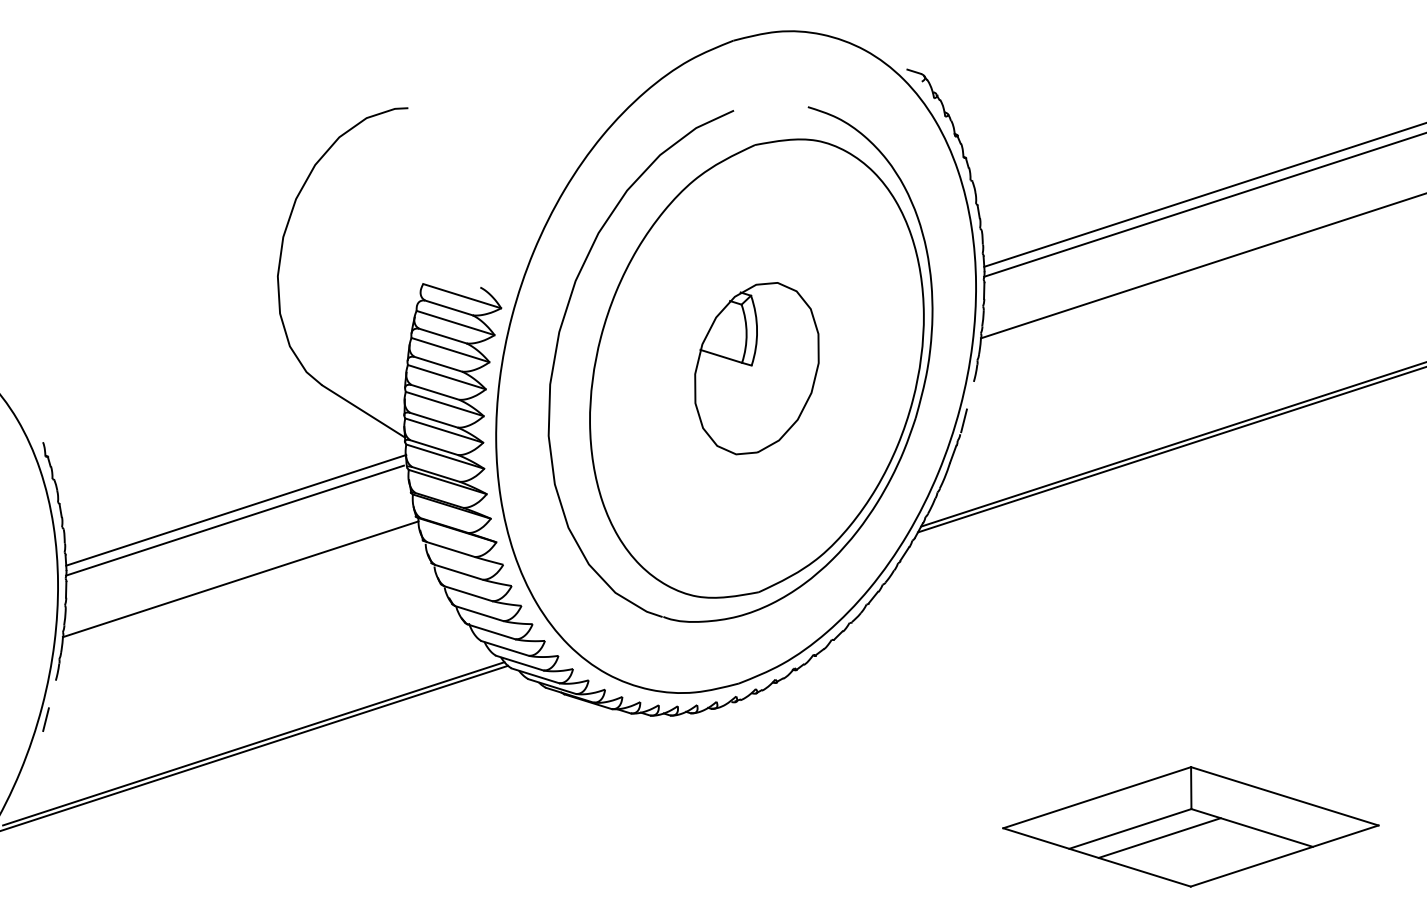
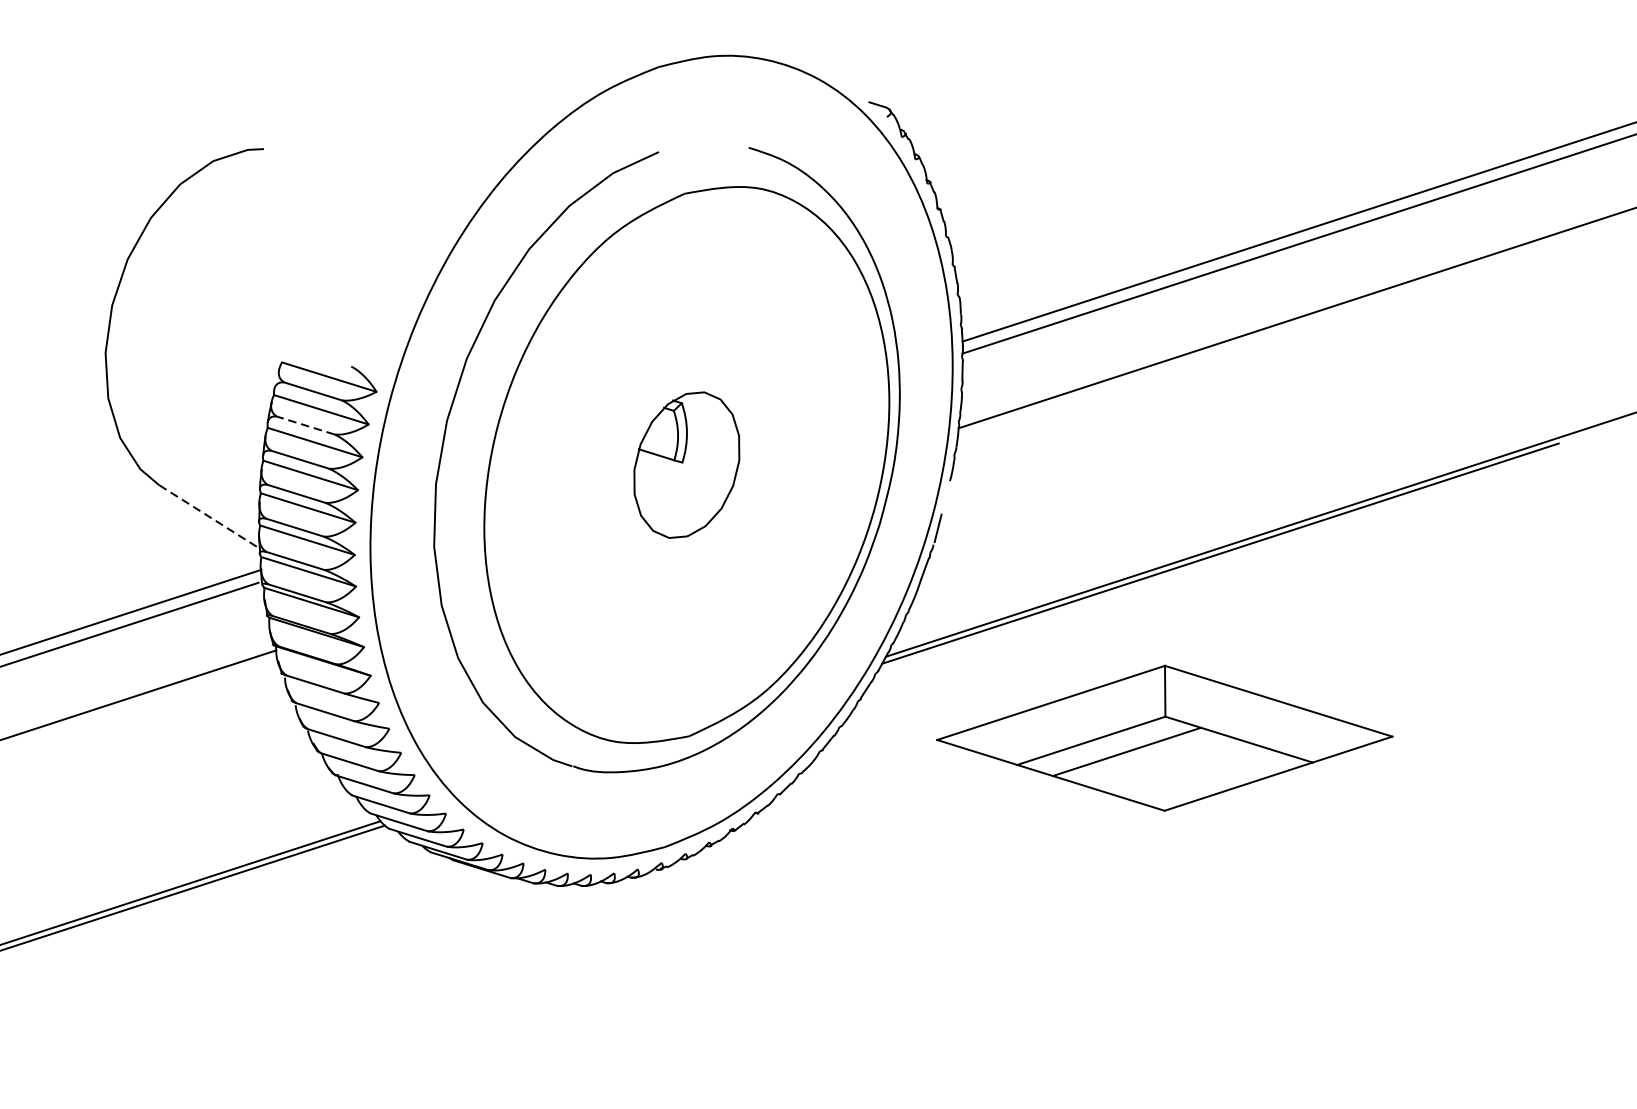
line: (442, 336) -> (305, 426), solid -> dashed
part: (756, 368) -> (686, 464), size x0.7
line: (364, 411) -> (210, 517), solid -> dashed
part: (1190, 826) -> (1164, 737), moved

